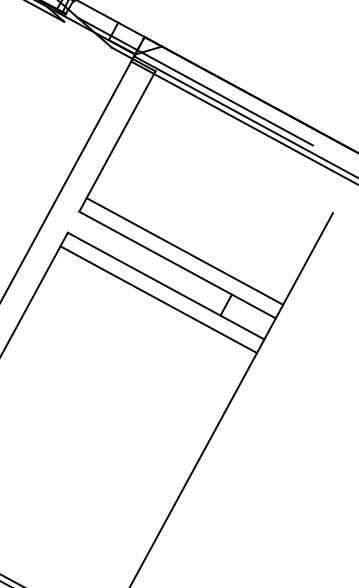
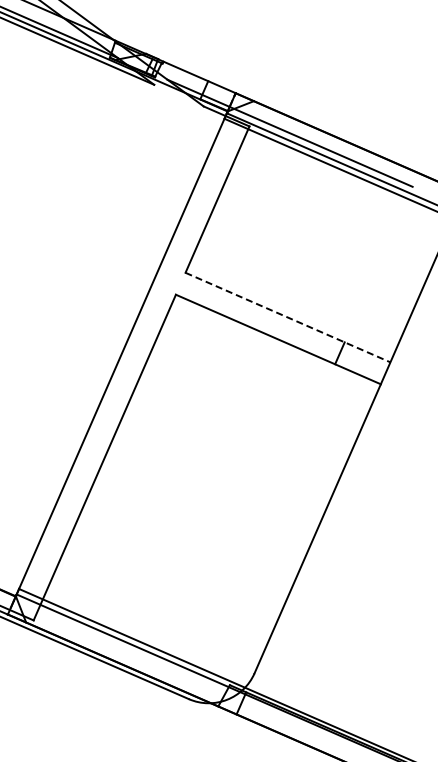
line: (184, 251) -> (293, 303), removed
line: (178, 265) -> (288, 317), solid -> dashed
line: (158, 299) -> (271, 353), removed

